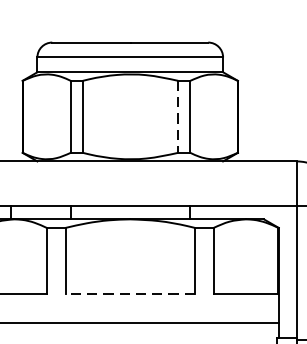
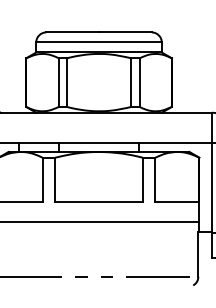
line: (178, 118) -> (131, 83), dashed -> solid
line: (130, 294) -> (99, 202), dashed -> solid

